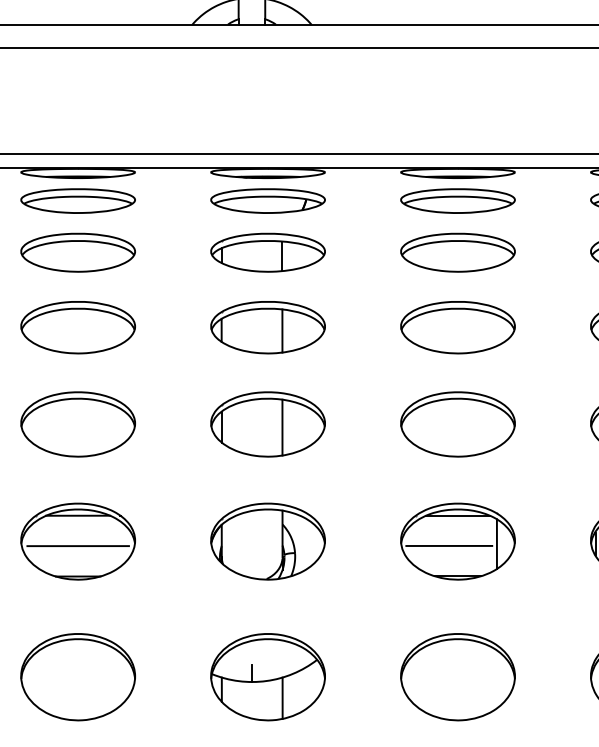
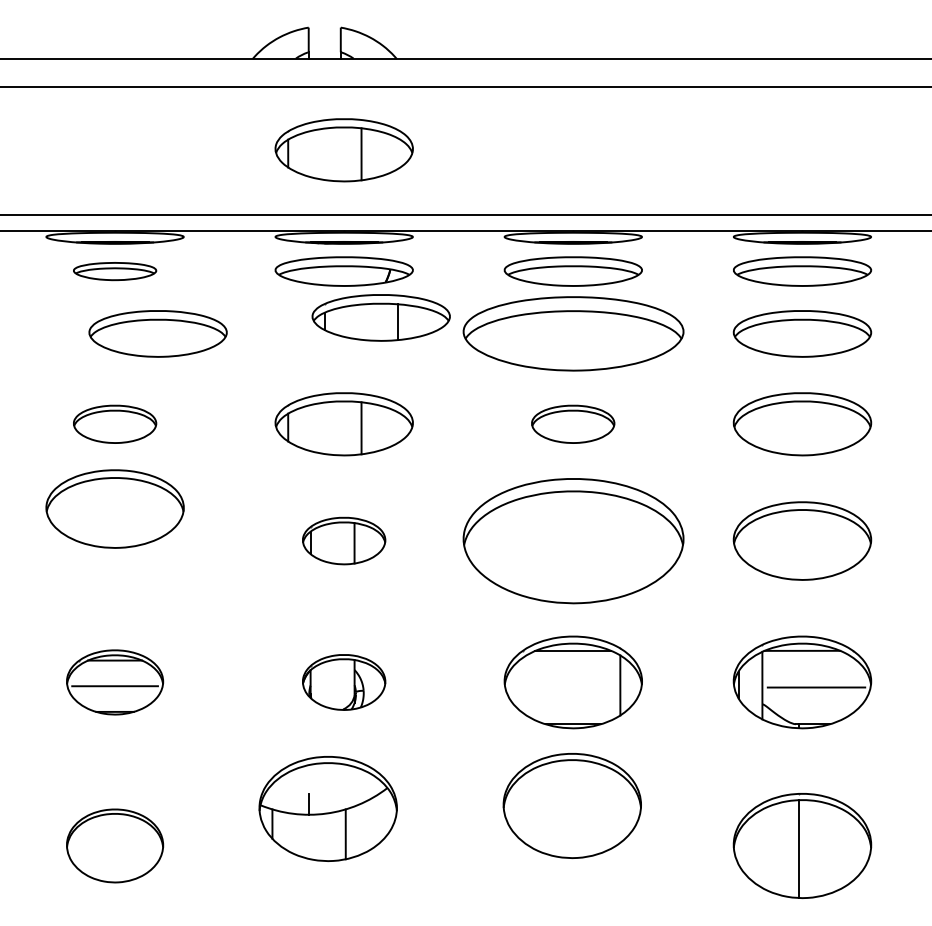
part: (267, 100) -> (343, 150), added
part: (77, 201) -> (114, 271), size x0.6
part: (77, 252) -> (157, 333), moved
part: (267, 252) -> (380, 317), moved
part: (457, 252) -> (572, 333), size x1.6
part: (77, 327) -> (114, 424), size x0.6
part: (457, 327) -> (572, 424), size x0.6
part: (77, 423) -> (114, 508), moved
part: (267, 423) -> (343, 540), size x0.6
part: (457, 423) -> (572, 540), size x1.6
part: (77, 541) -> (114, 682), size x0.7
part: (267, 541) -> (343, 682), size x0.6
line: (449, 545) -> (562, 687), removed
part: (77, 676) -> (114, 845), size x0.7
part: (267, 676) -> (327, 808), moved
part: (457, 676) -> (571, 805), moved

